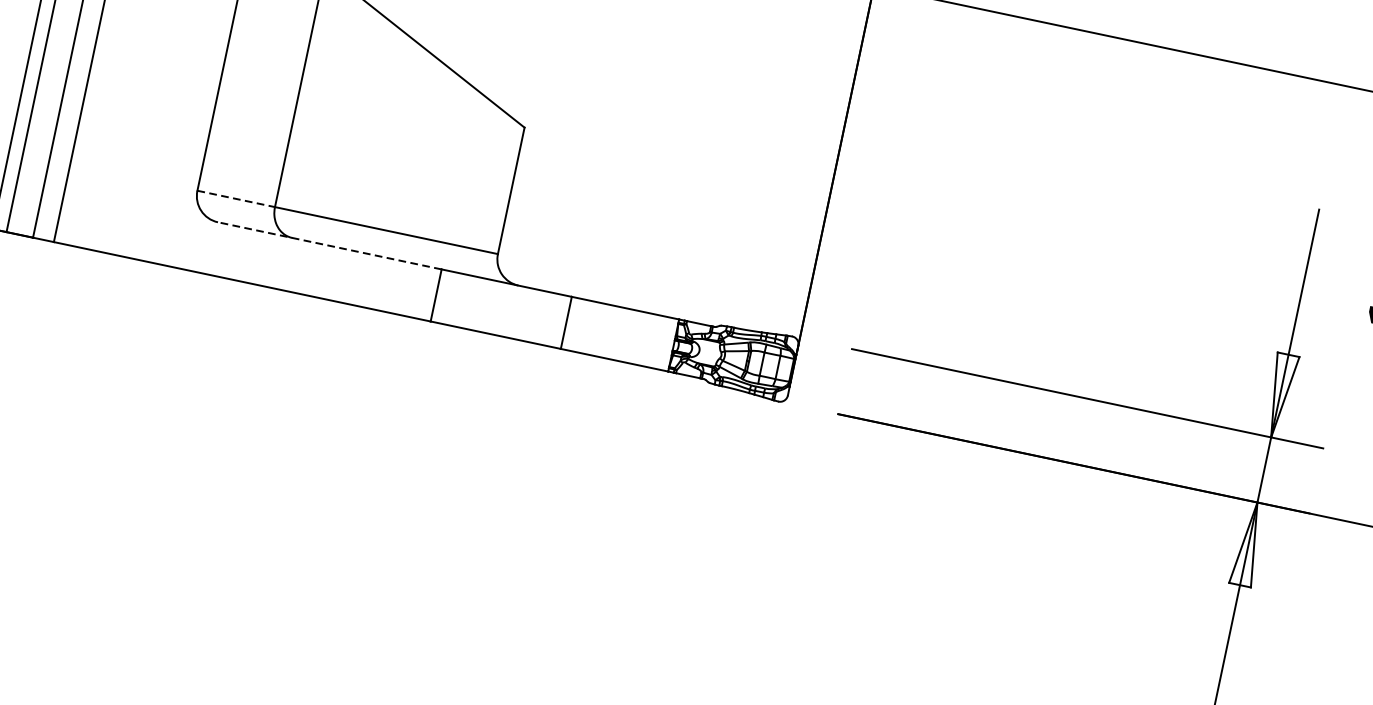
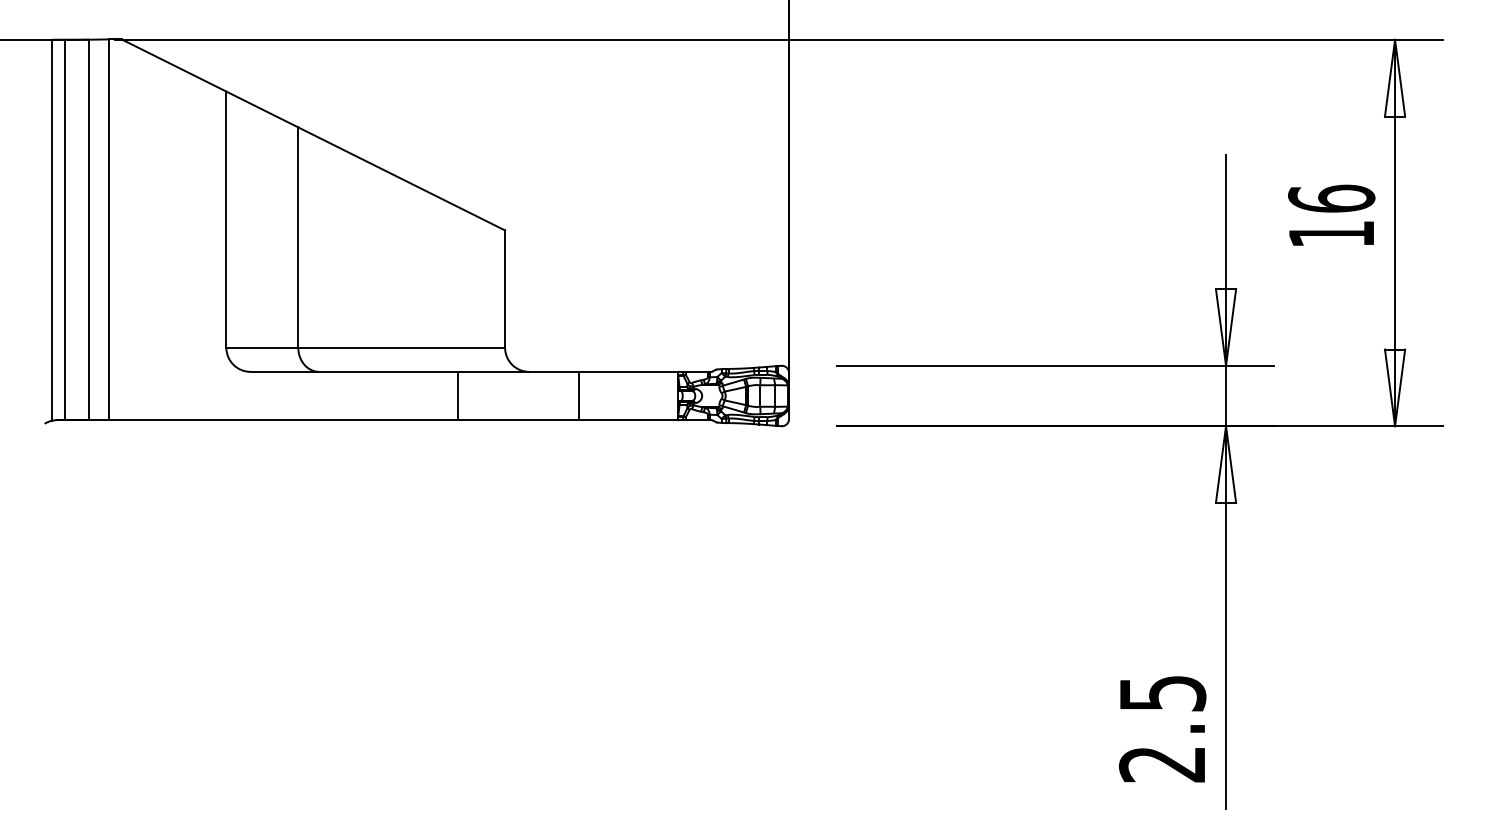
line: (236, 198) -> (262, 347), dashed -> solid
line: (330, 245) -> (354, 371), dashed -> solid

